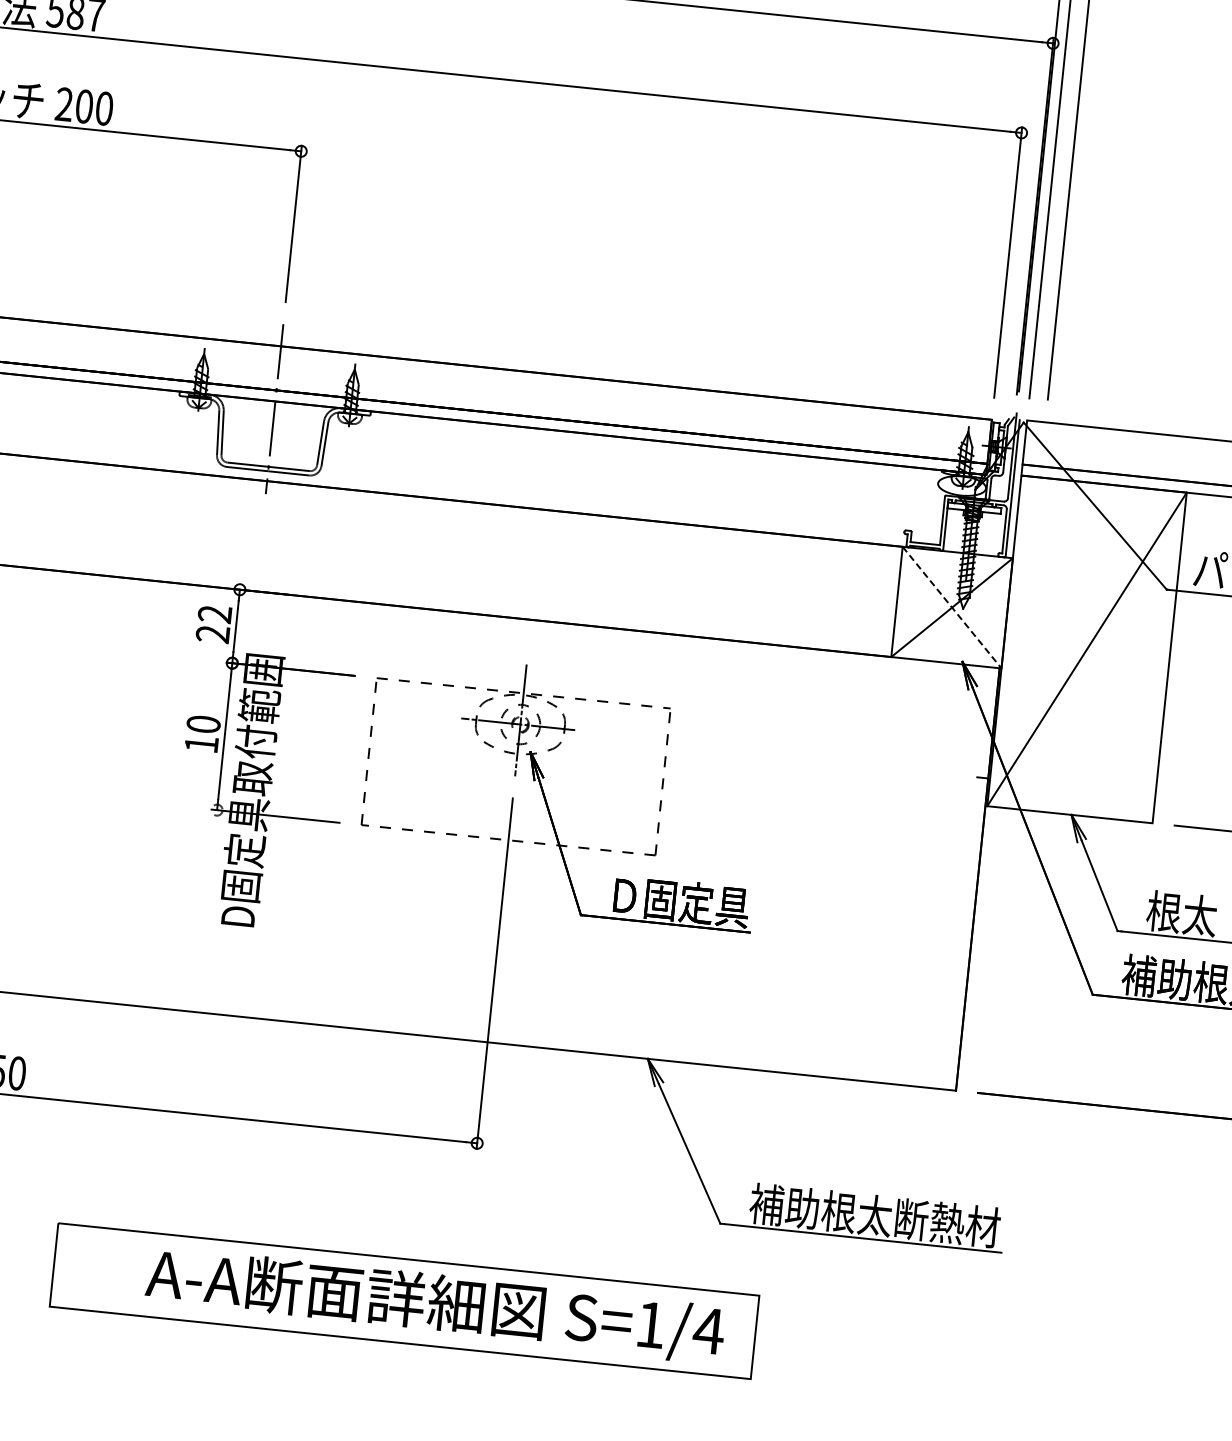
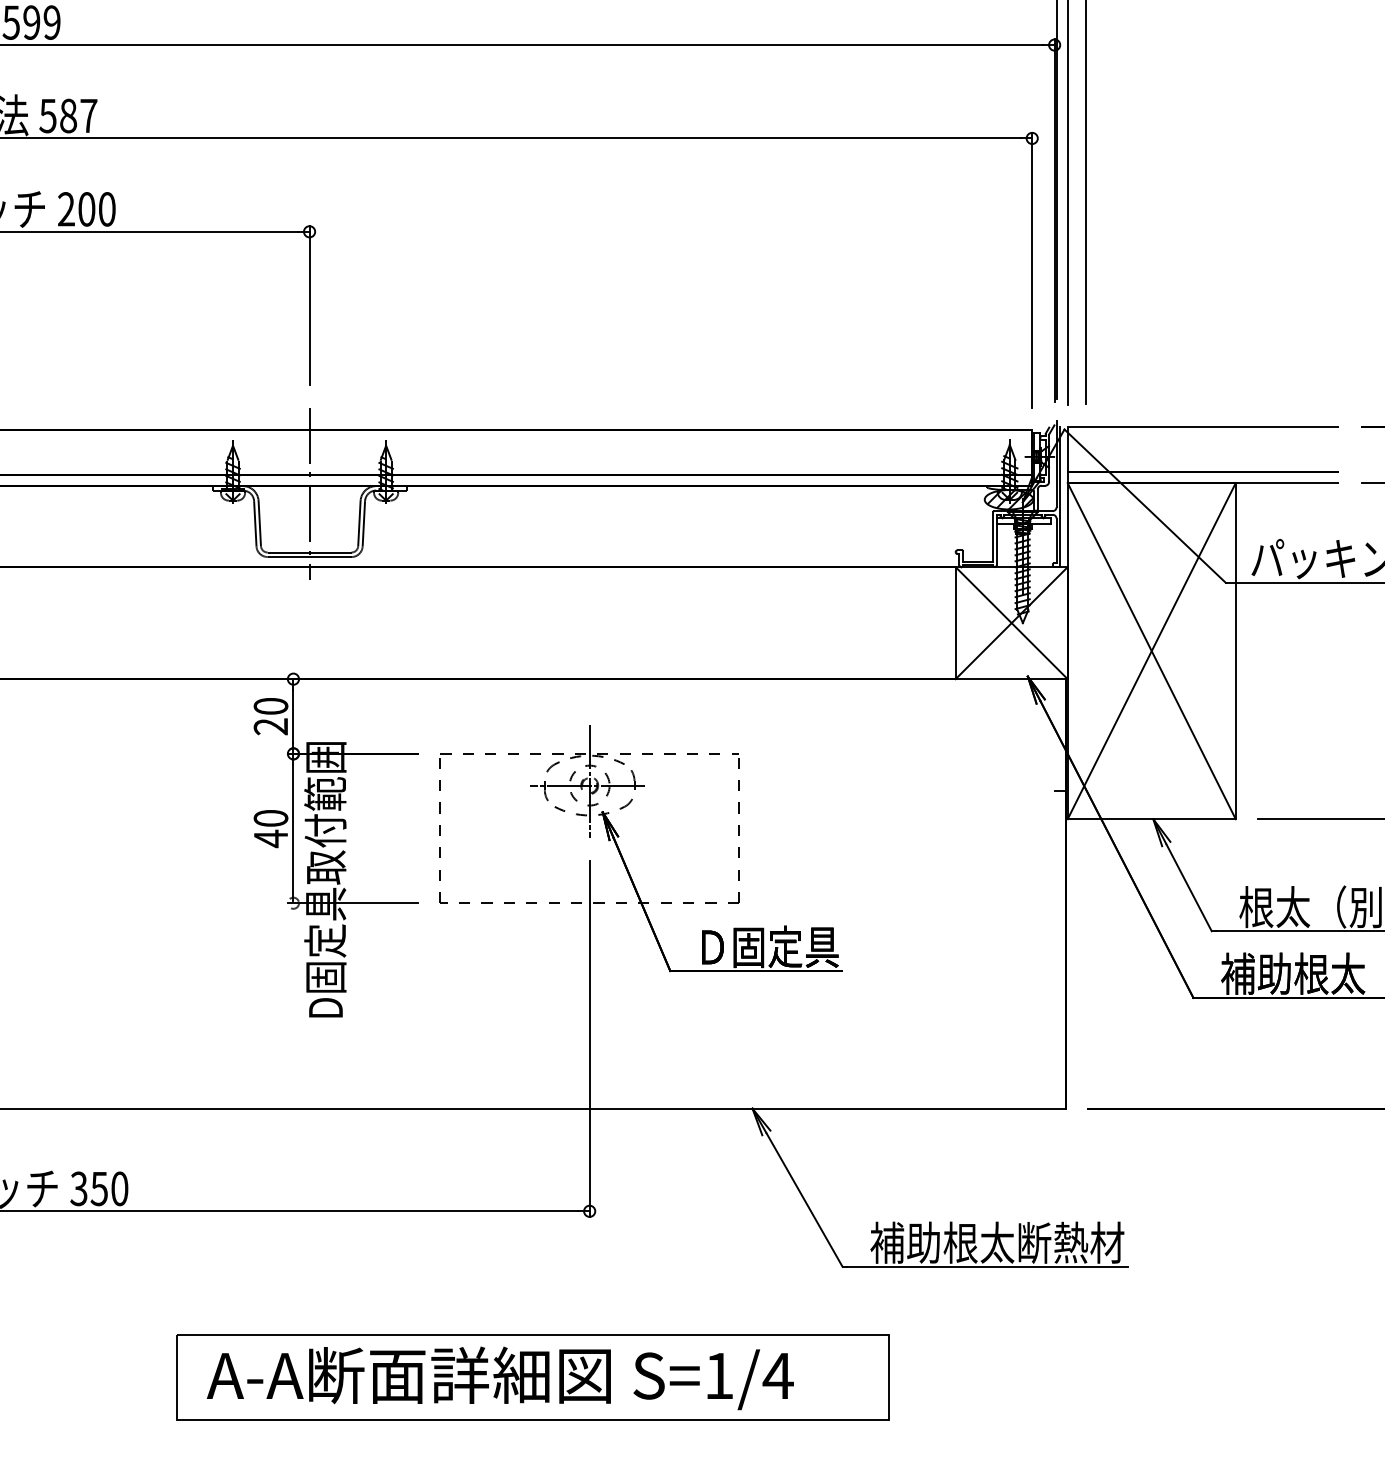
hatch: (963, 485) -> (1010, 499), added
line: (952, 608) -> (1012, 623), dashed -> solid
text: (214, 614) -> (270, 706), 22 -> 20
line: (1086, 649) -> (1151, 651), added
text: (201, 744) -> (270, 838), 10 -> 40
text: (434, 1305) -> (499, 1378), moved

